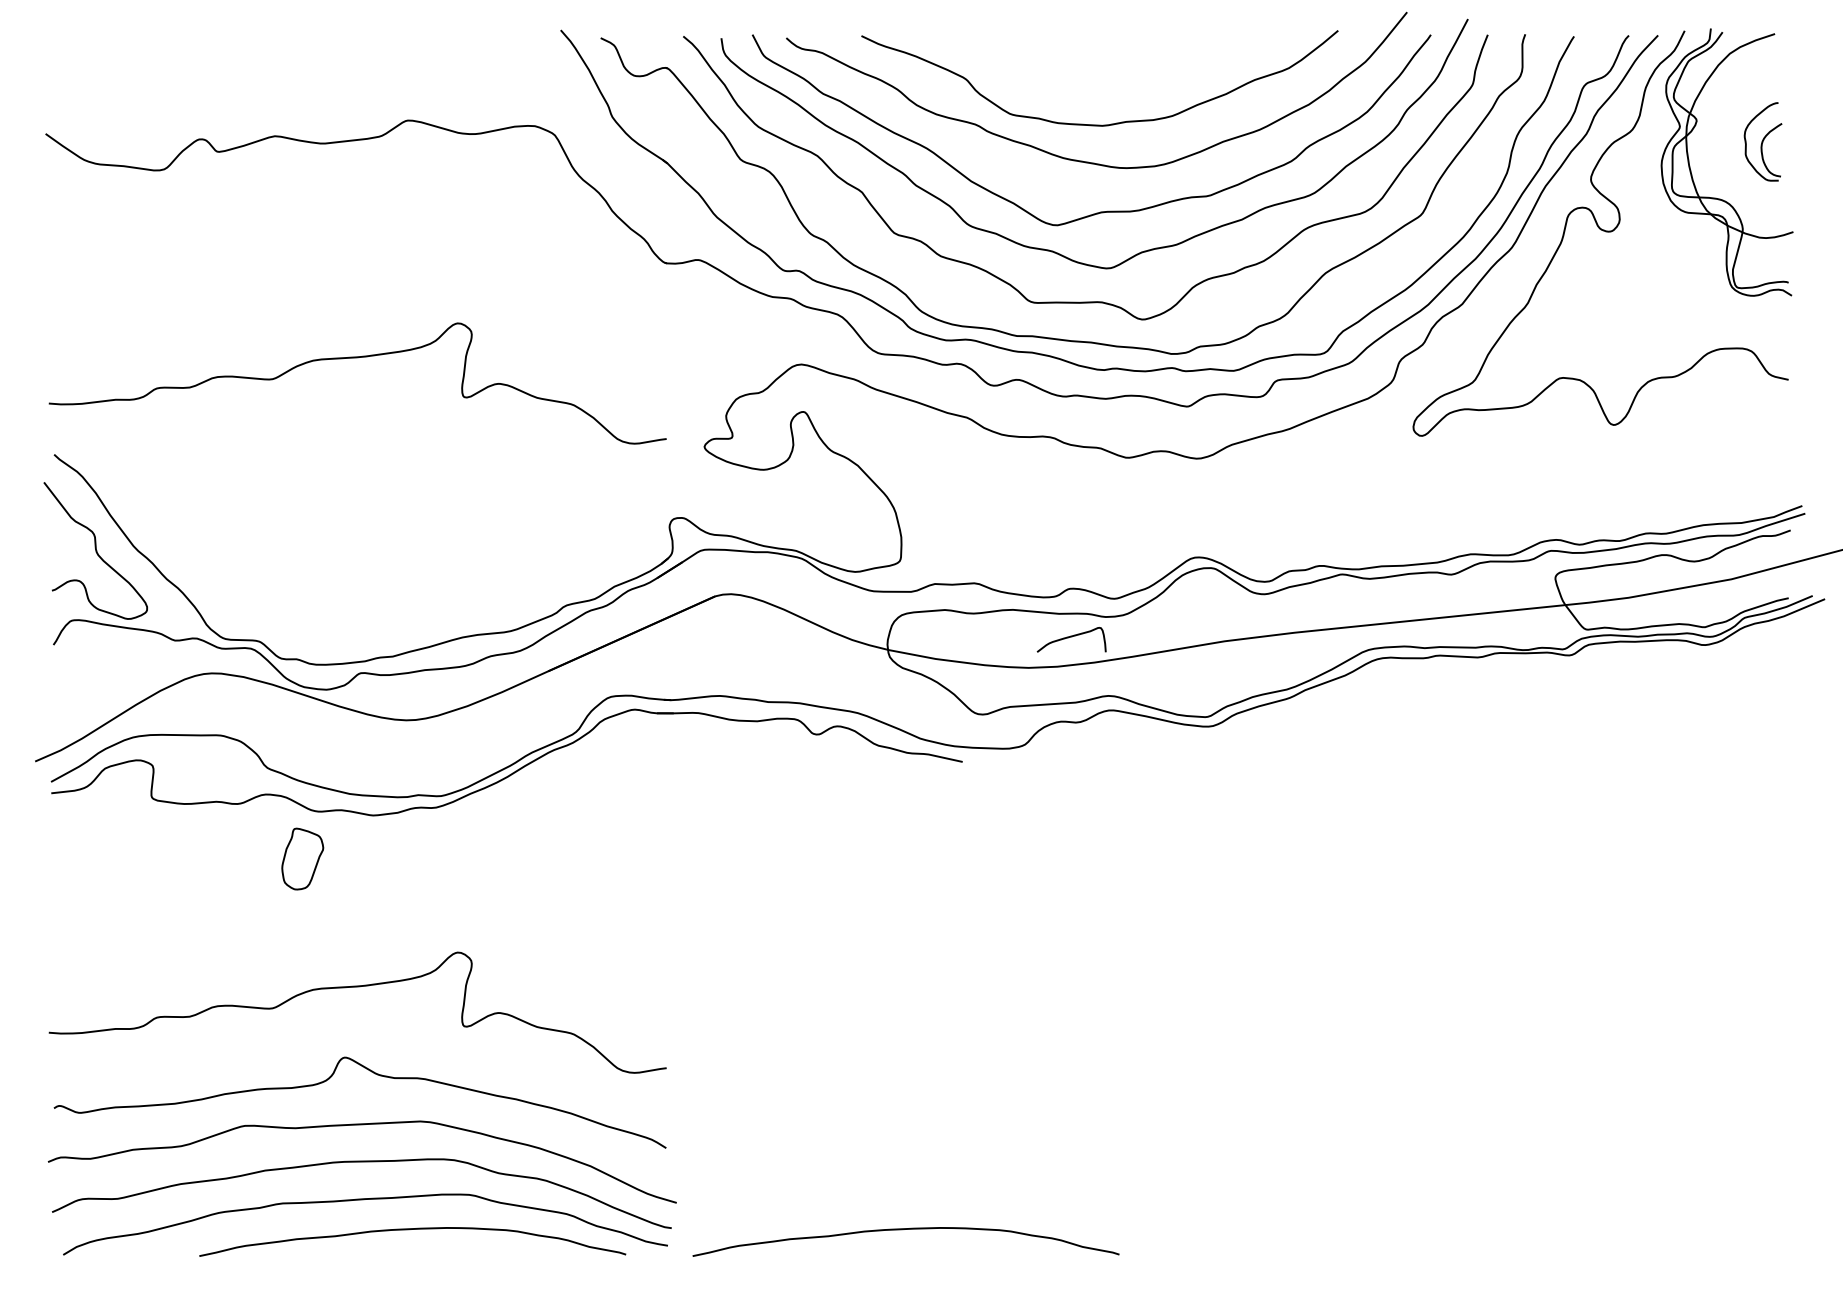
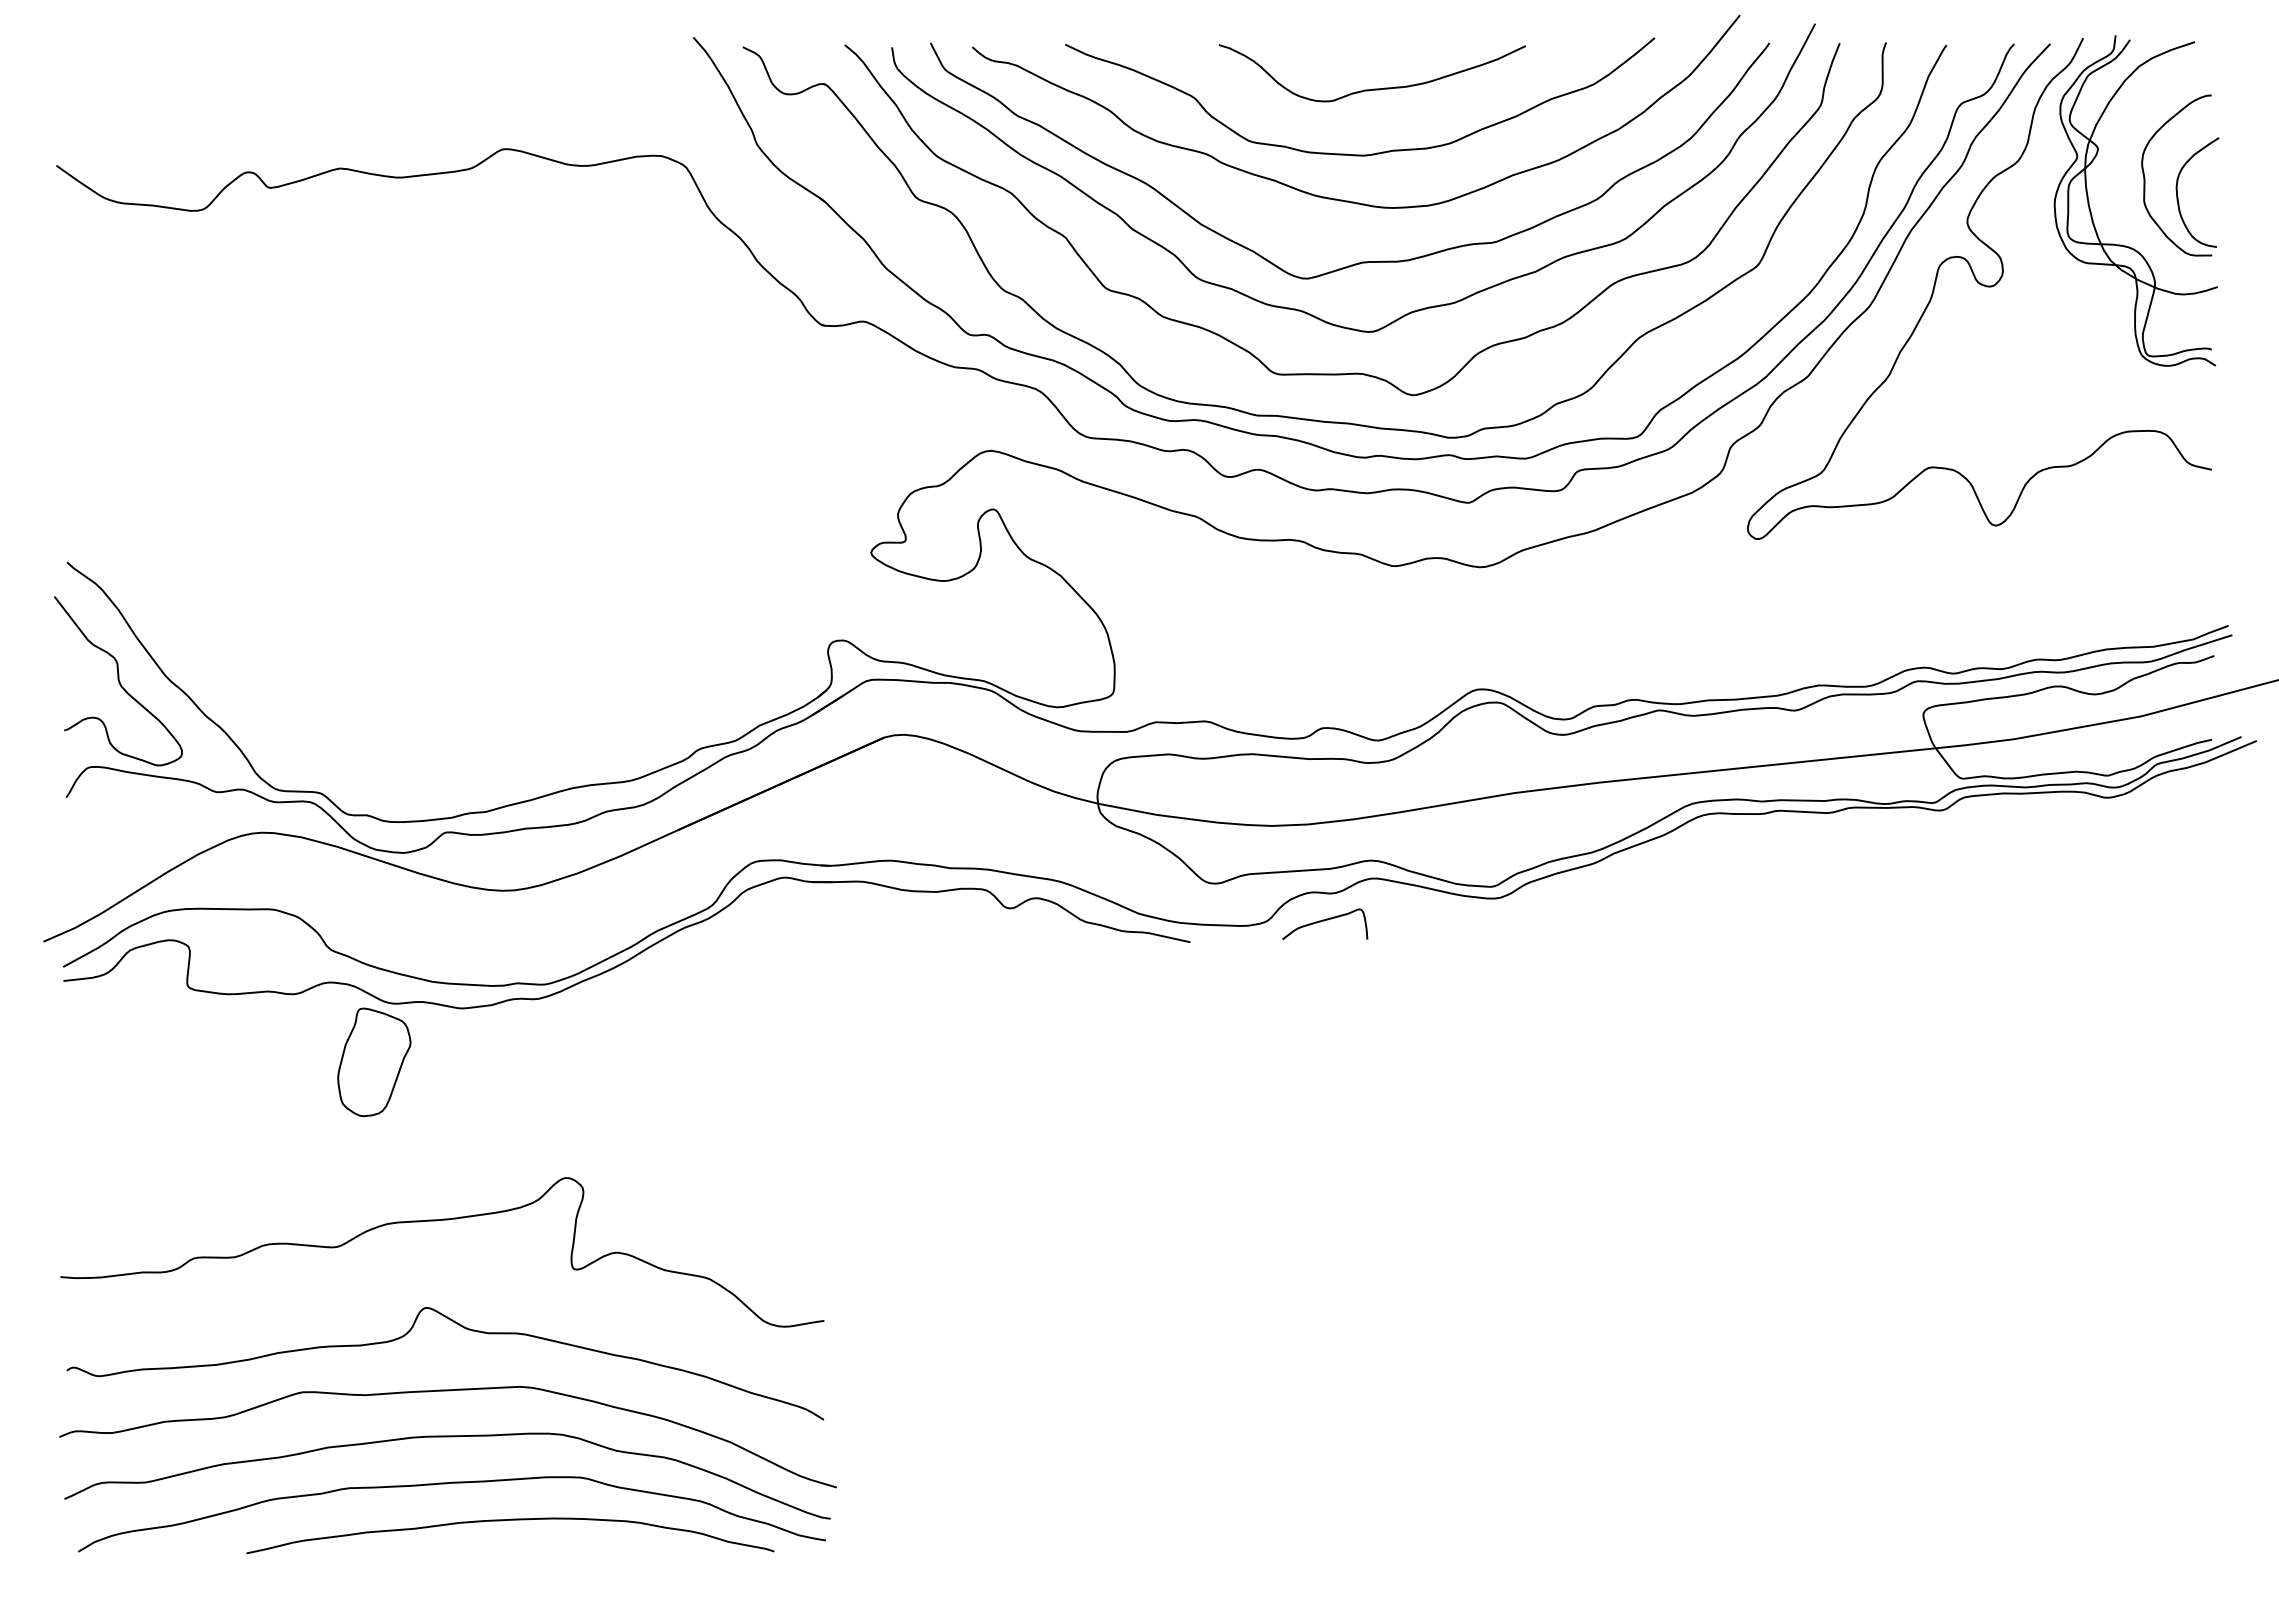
curve: (1110, 71) -> (1373, 88), added
part: (1763, 141) -> (2180, 175), size x1.67
curve: (353, 358) -> (437, 443), removed
curve: (1071, 637) -> (1324, 921), moved
part: (302, 859) -> (374, 1062), size x1.43
curve: (906, 1229) -> (1120, 1520), removed

